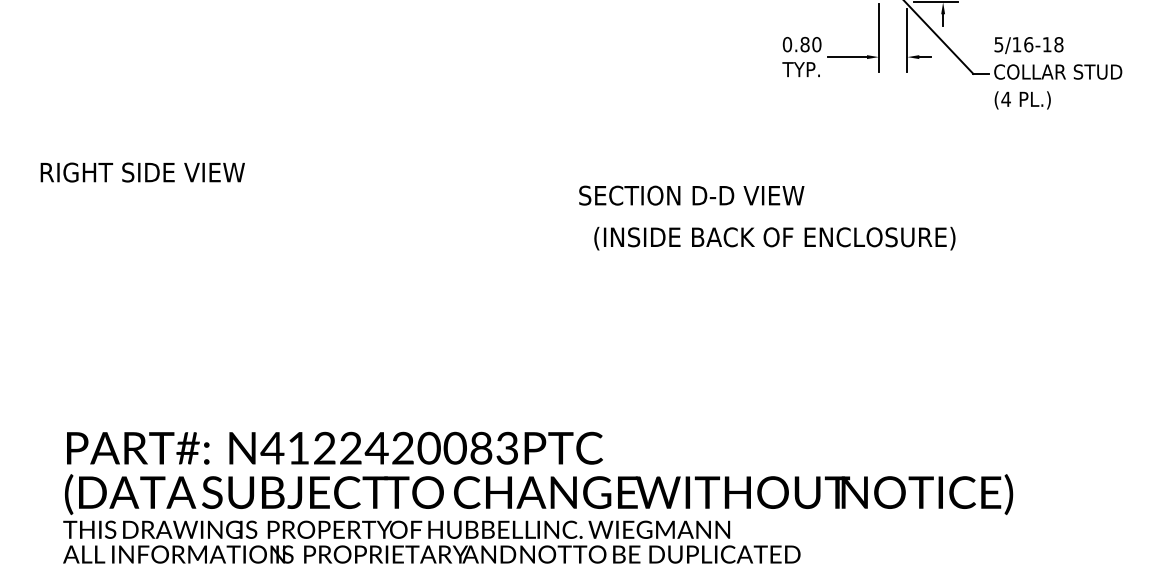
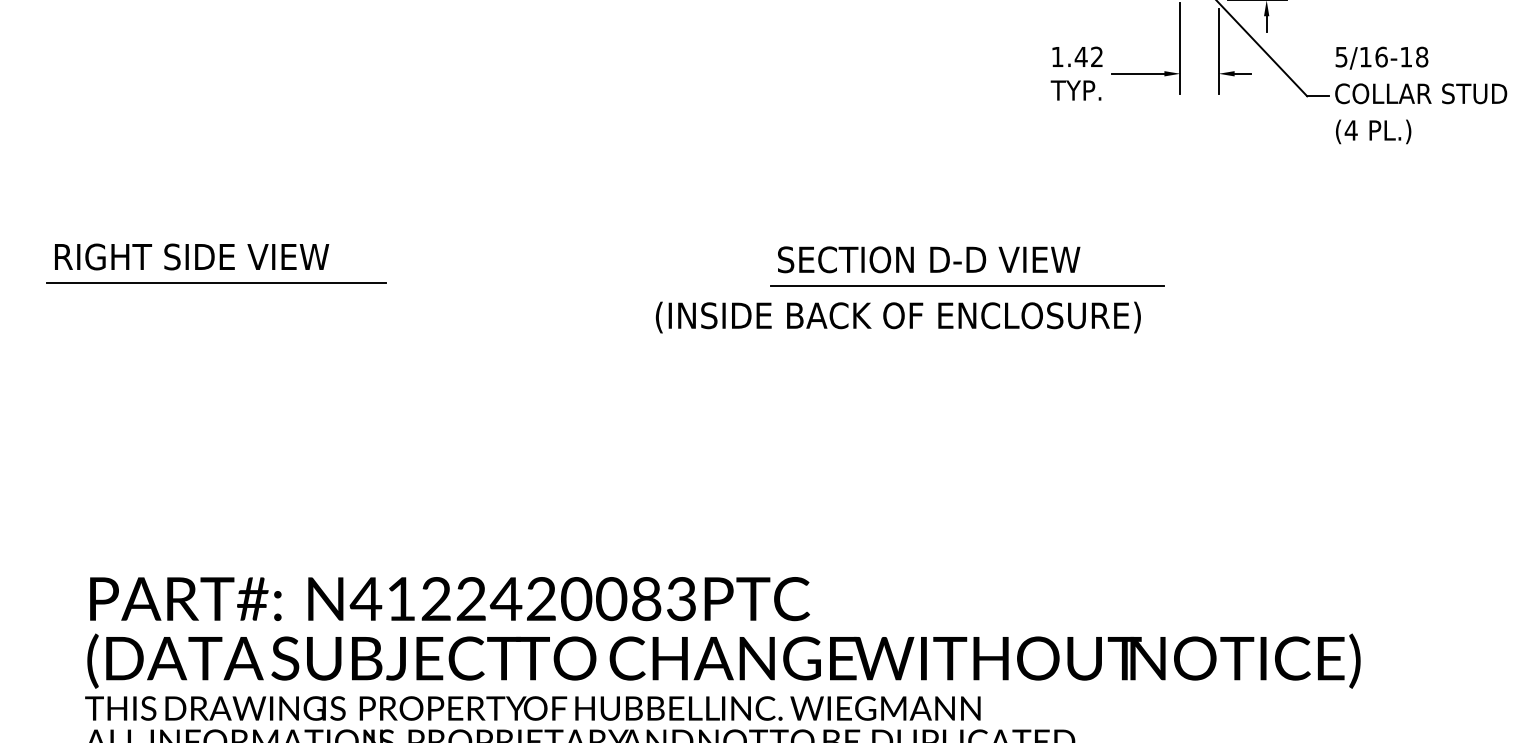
text: (801, 44) -> (1076, 56), 0.80 -> 1.42
text: (142, 172) -> (191, 256), moved
line: (160, 212) -> (215, 282), added
line: (719, 215) -> (966, 286), added
text: (774, 238) -> (897, 317), moved

